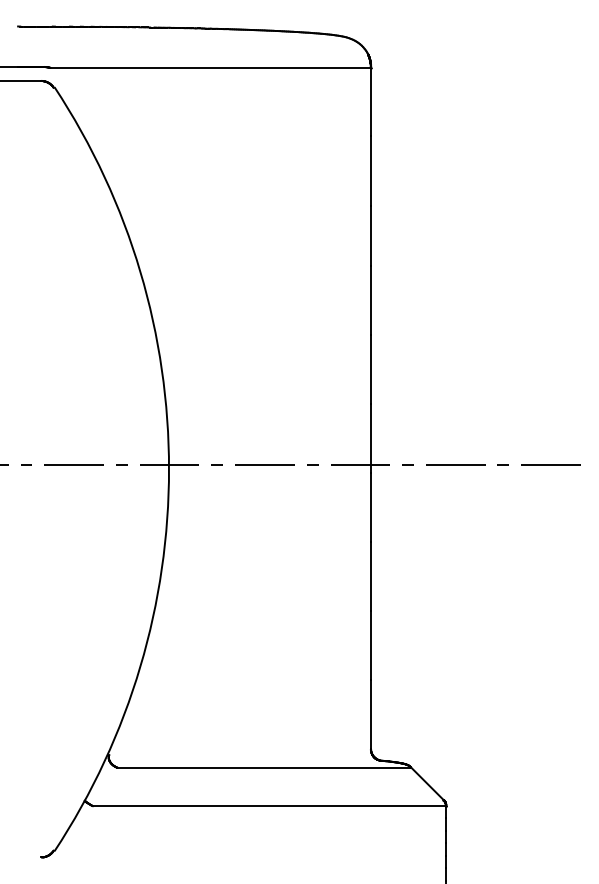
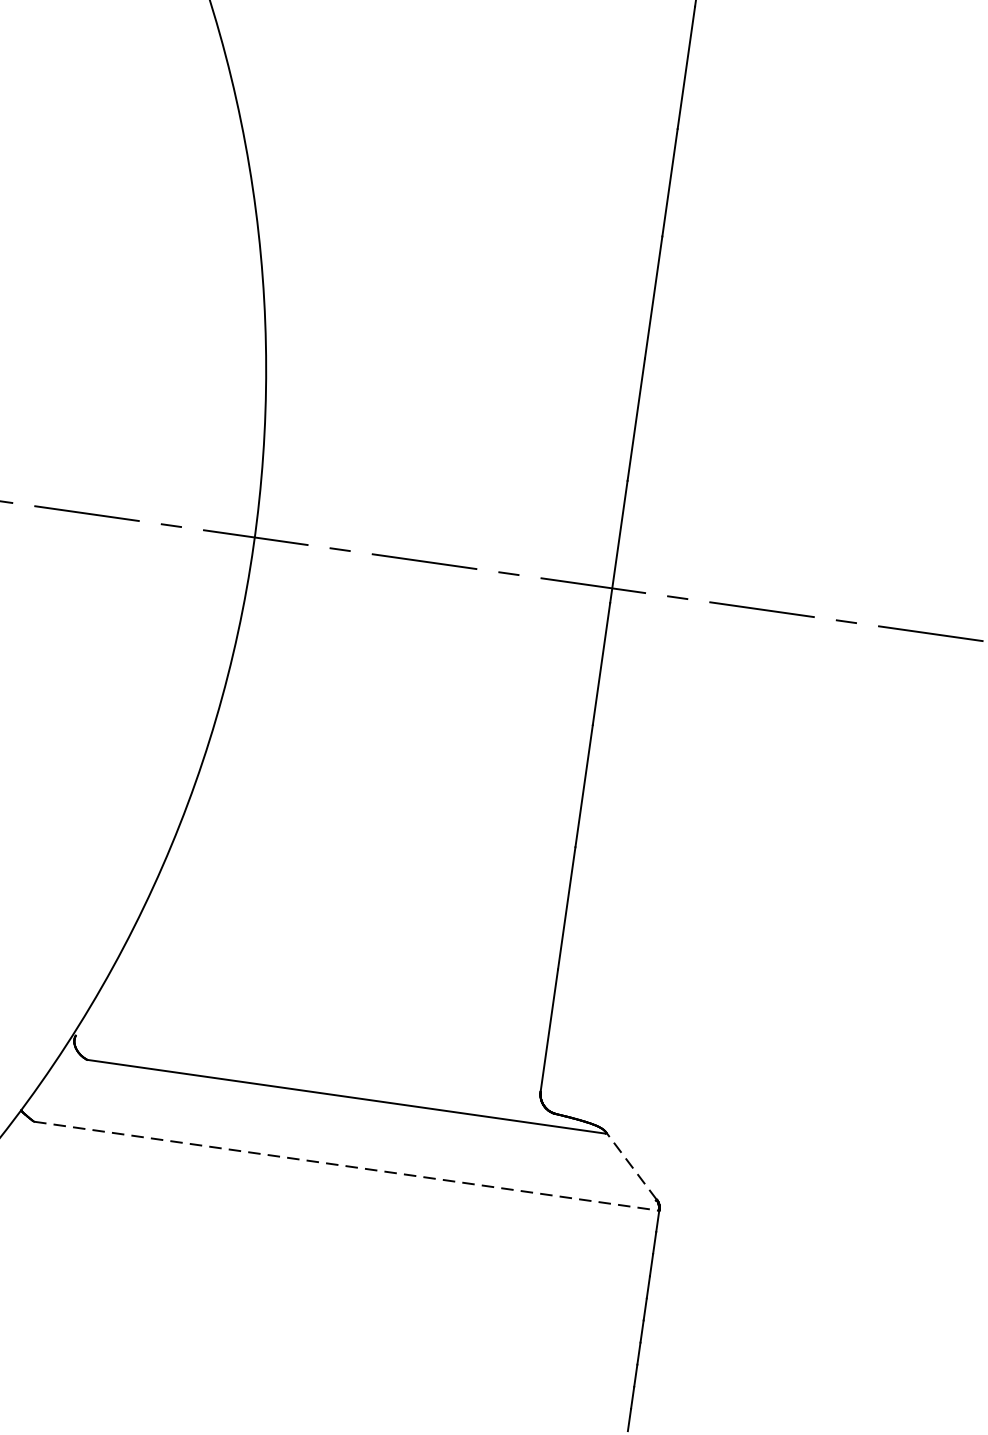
line: (427, 783) -> (631, 1165), solid -> dashed
line: (269, 806) -> (346, 1166), solid -> dashed

